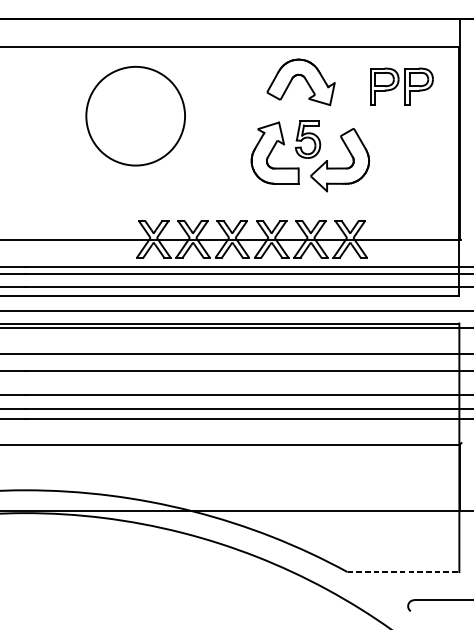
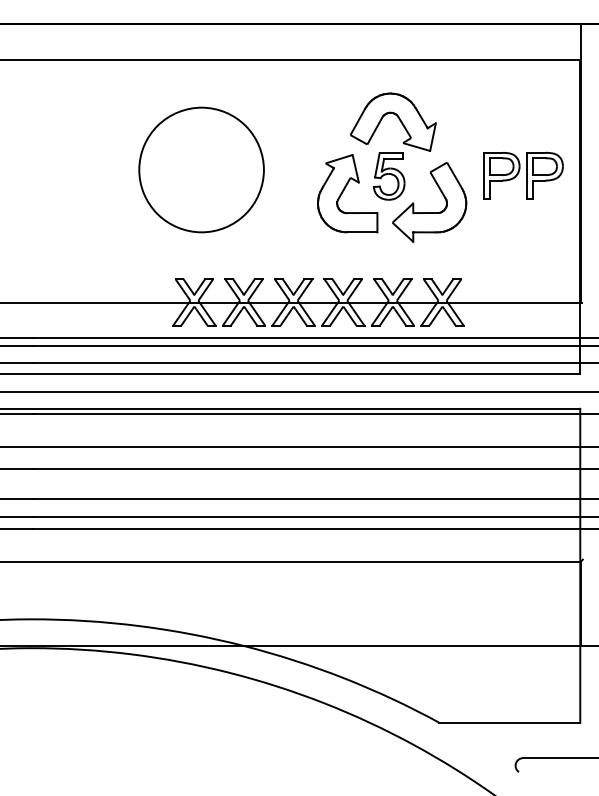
part: (301, 81) -> (393, 121), moved
part: (401, 86) -> (523, 175), moved
part: (135, 115) -> (201, 169), moved
line: (403, 572) -> (509, 722), dashed -> solid

